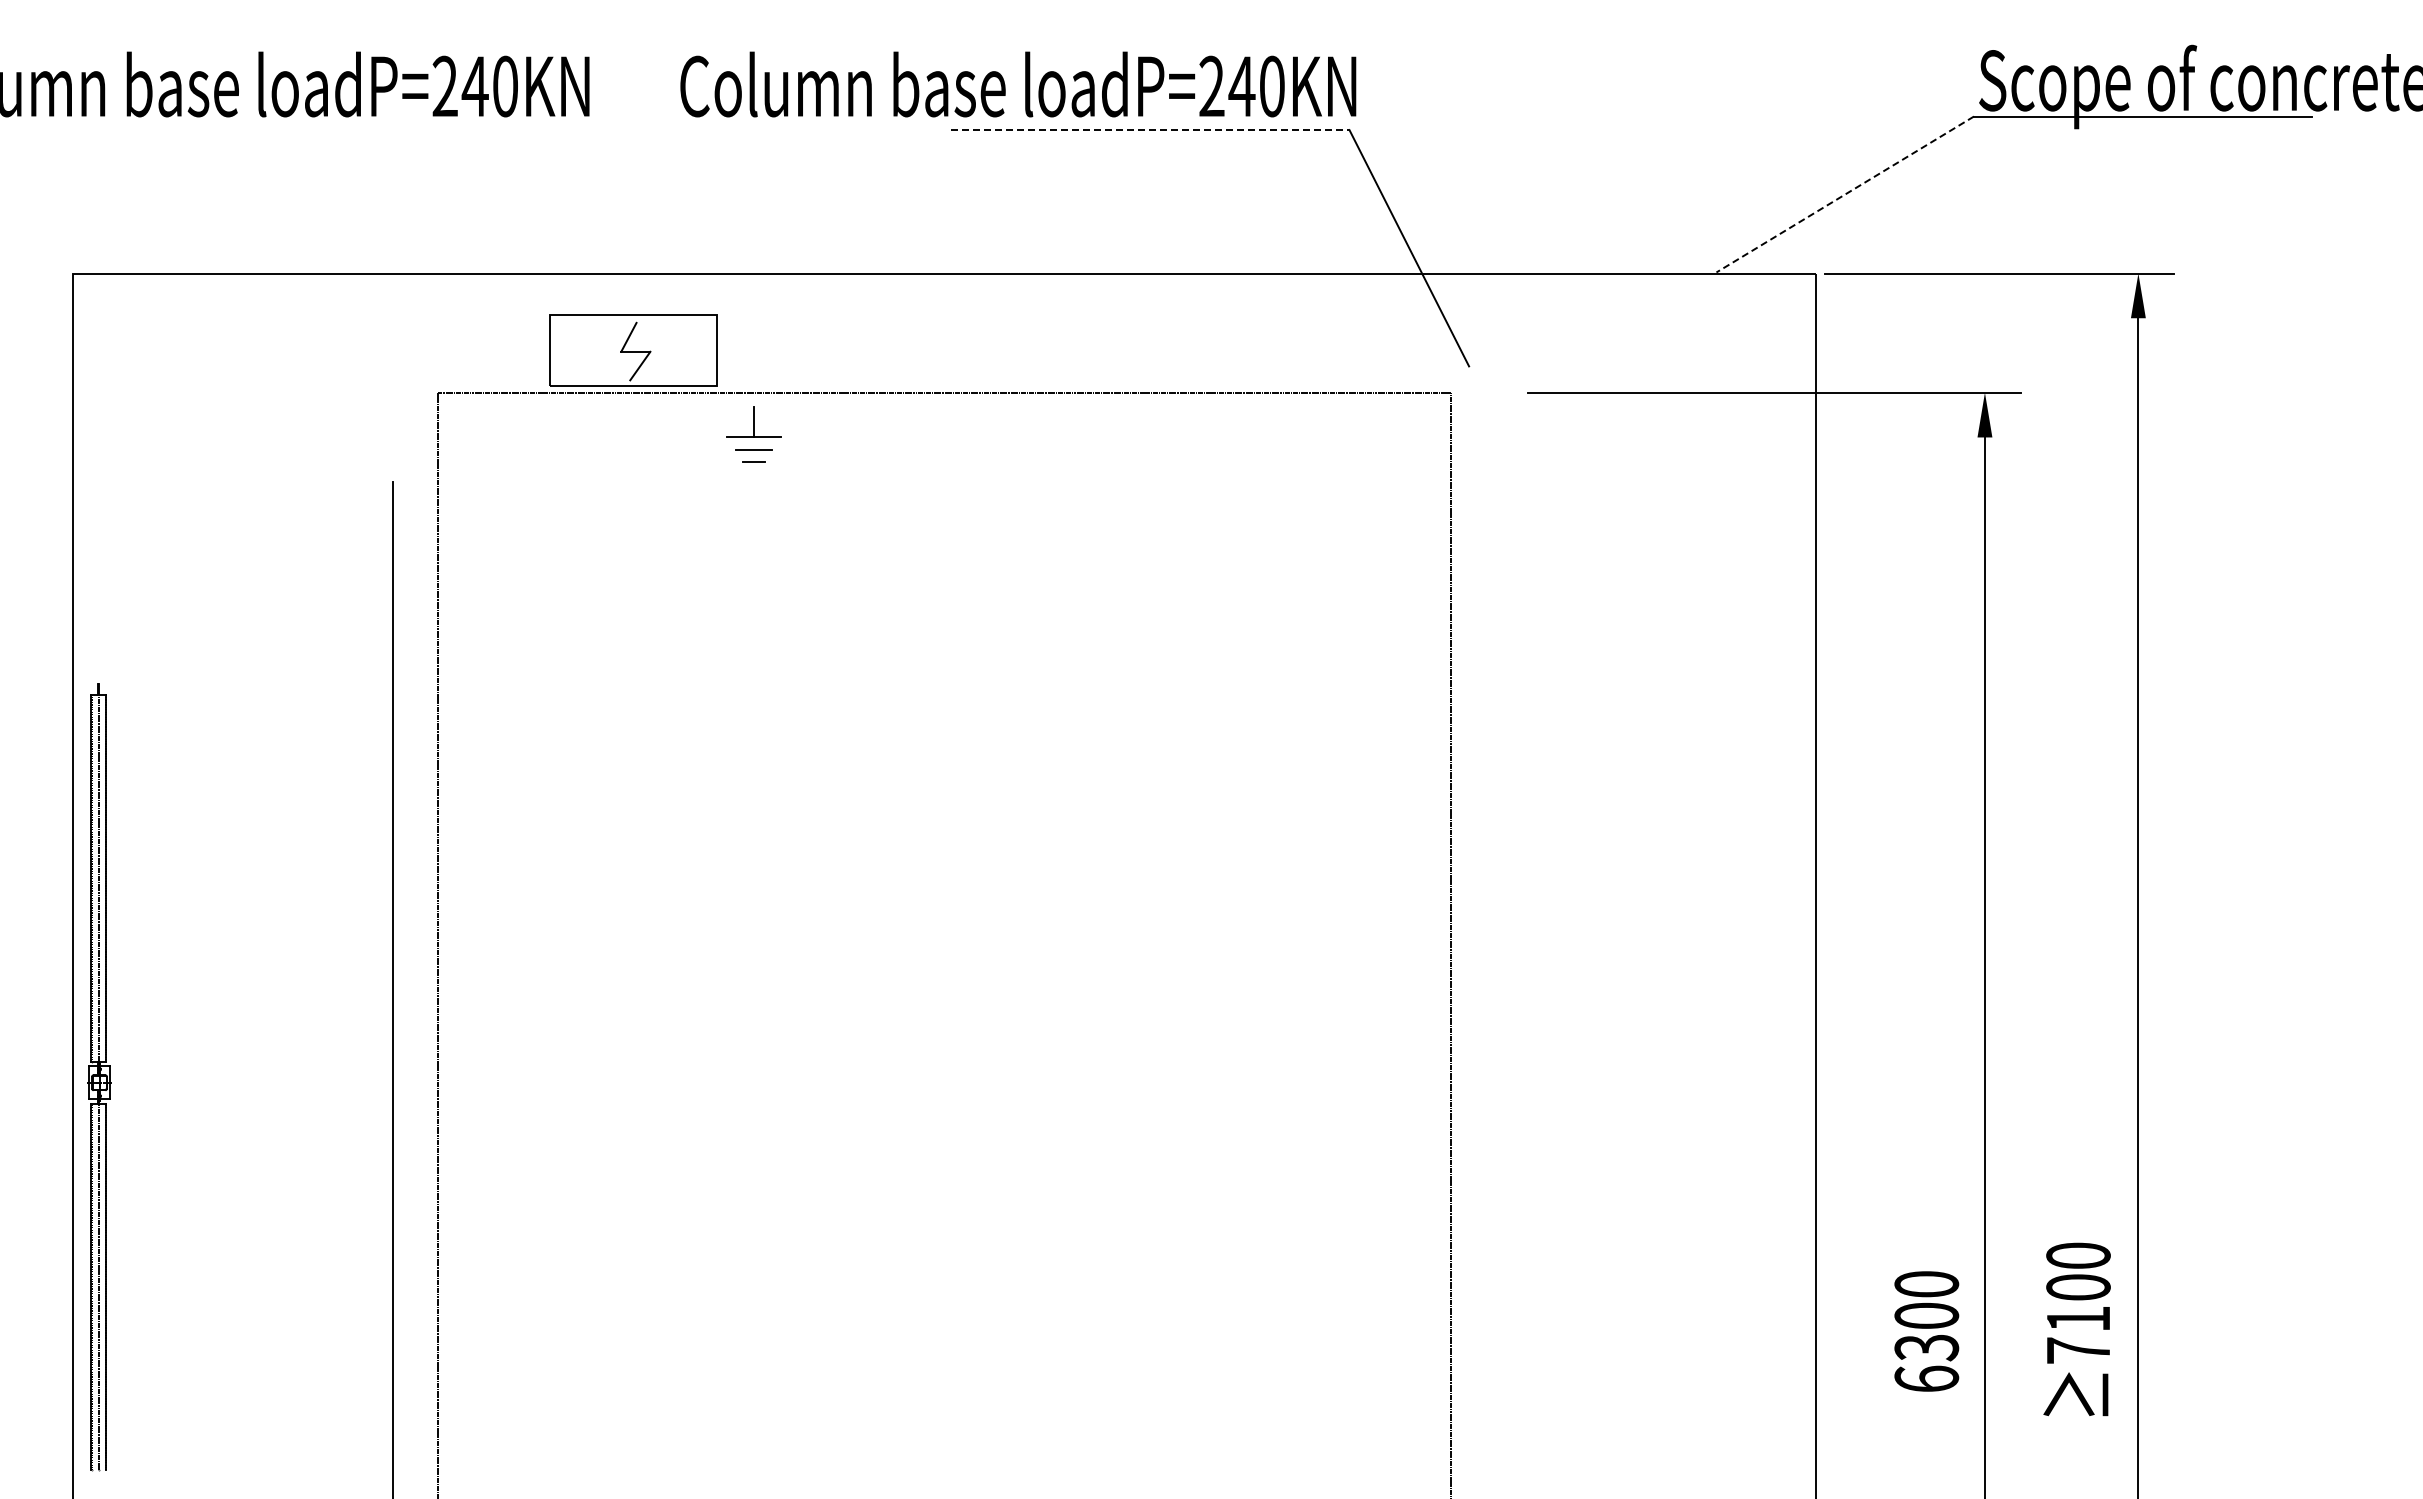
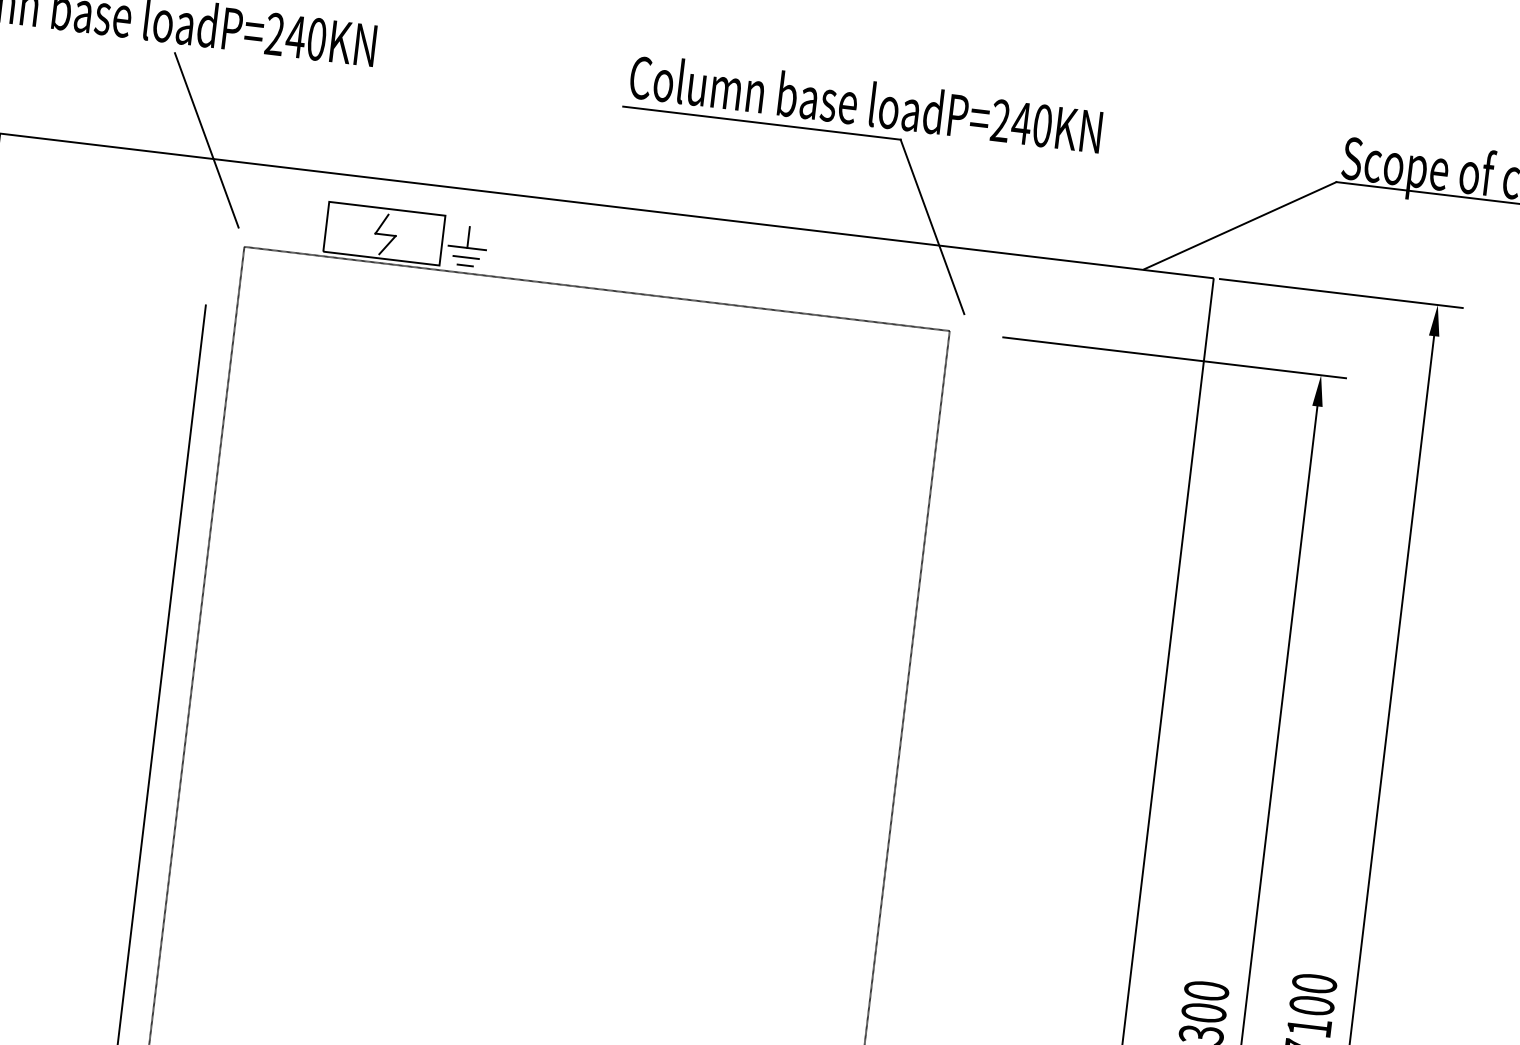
text: (1018, 84) -> (866, 103), moved
line: (1150, 130) -> (762, 123), dashed -> solid
line: (1845, 194) -> (1240, 225), dashed -> solid
line: (366, 248) -> (206, 140), added
part: (753, 434) -> (467, 246), moved

